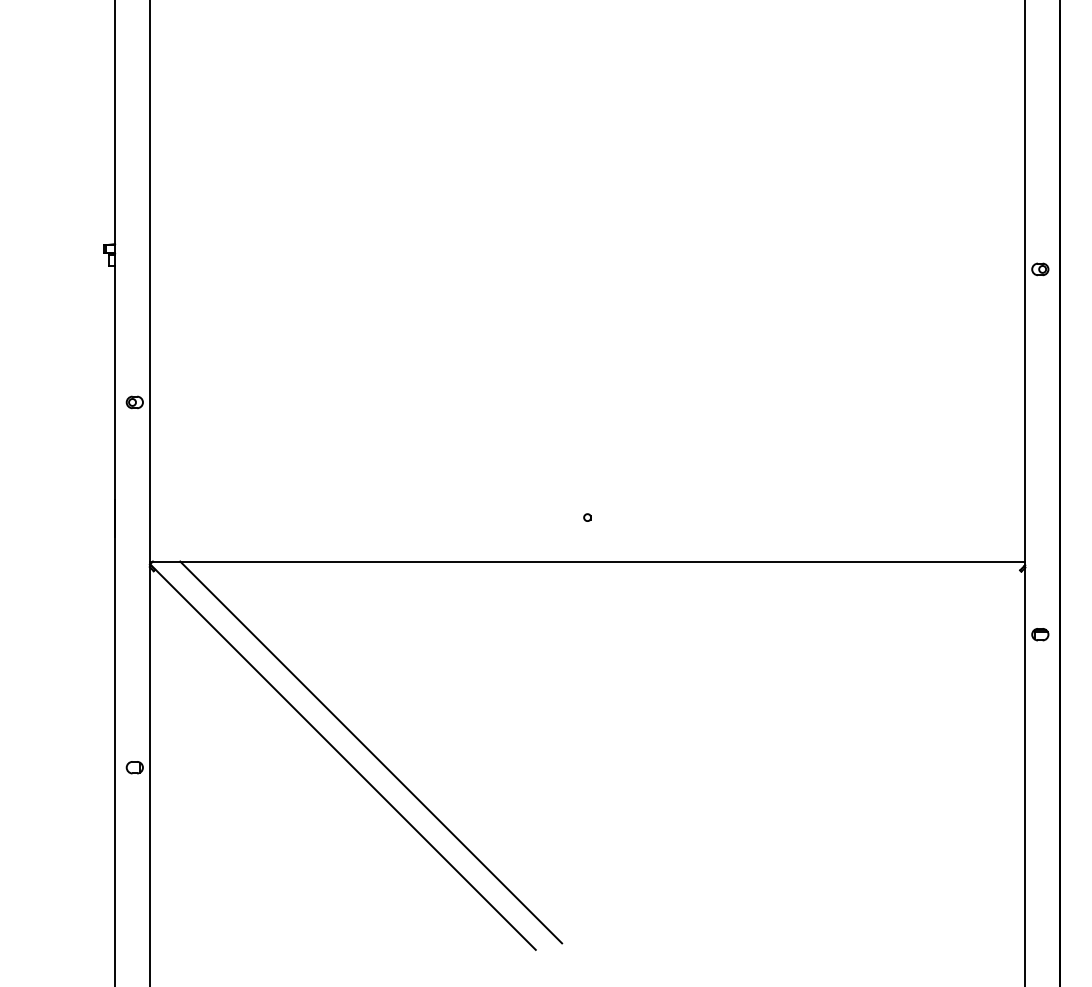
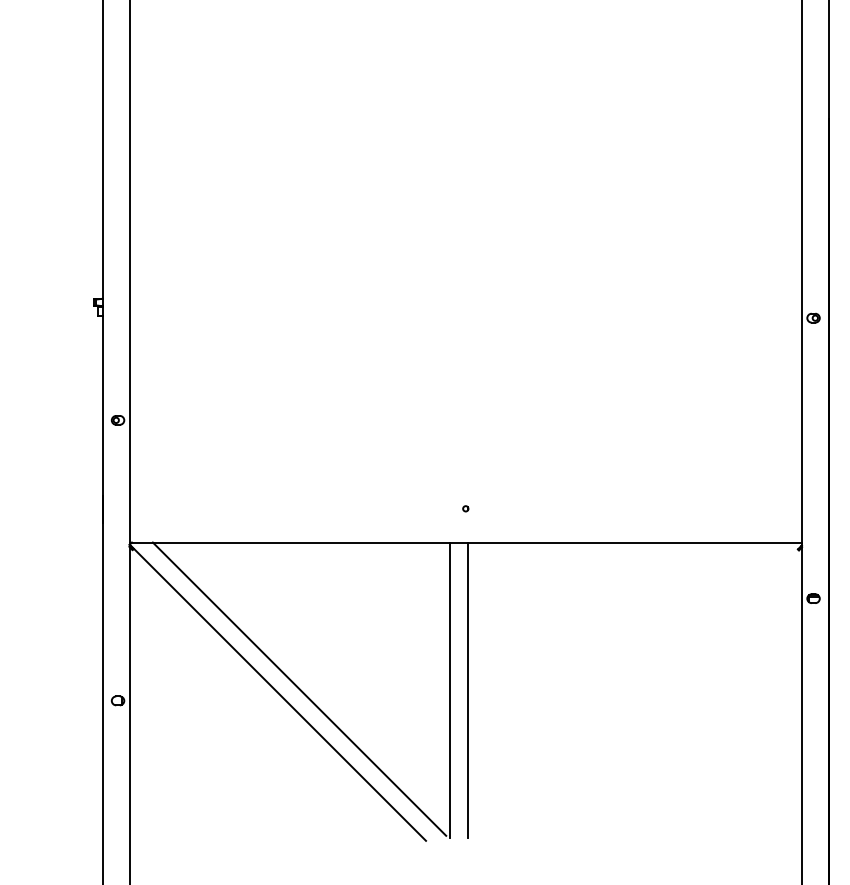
line: (591, 752) -> (468, 689), added
line: (567, 754) -> (450, 690), added

